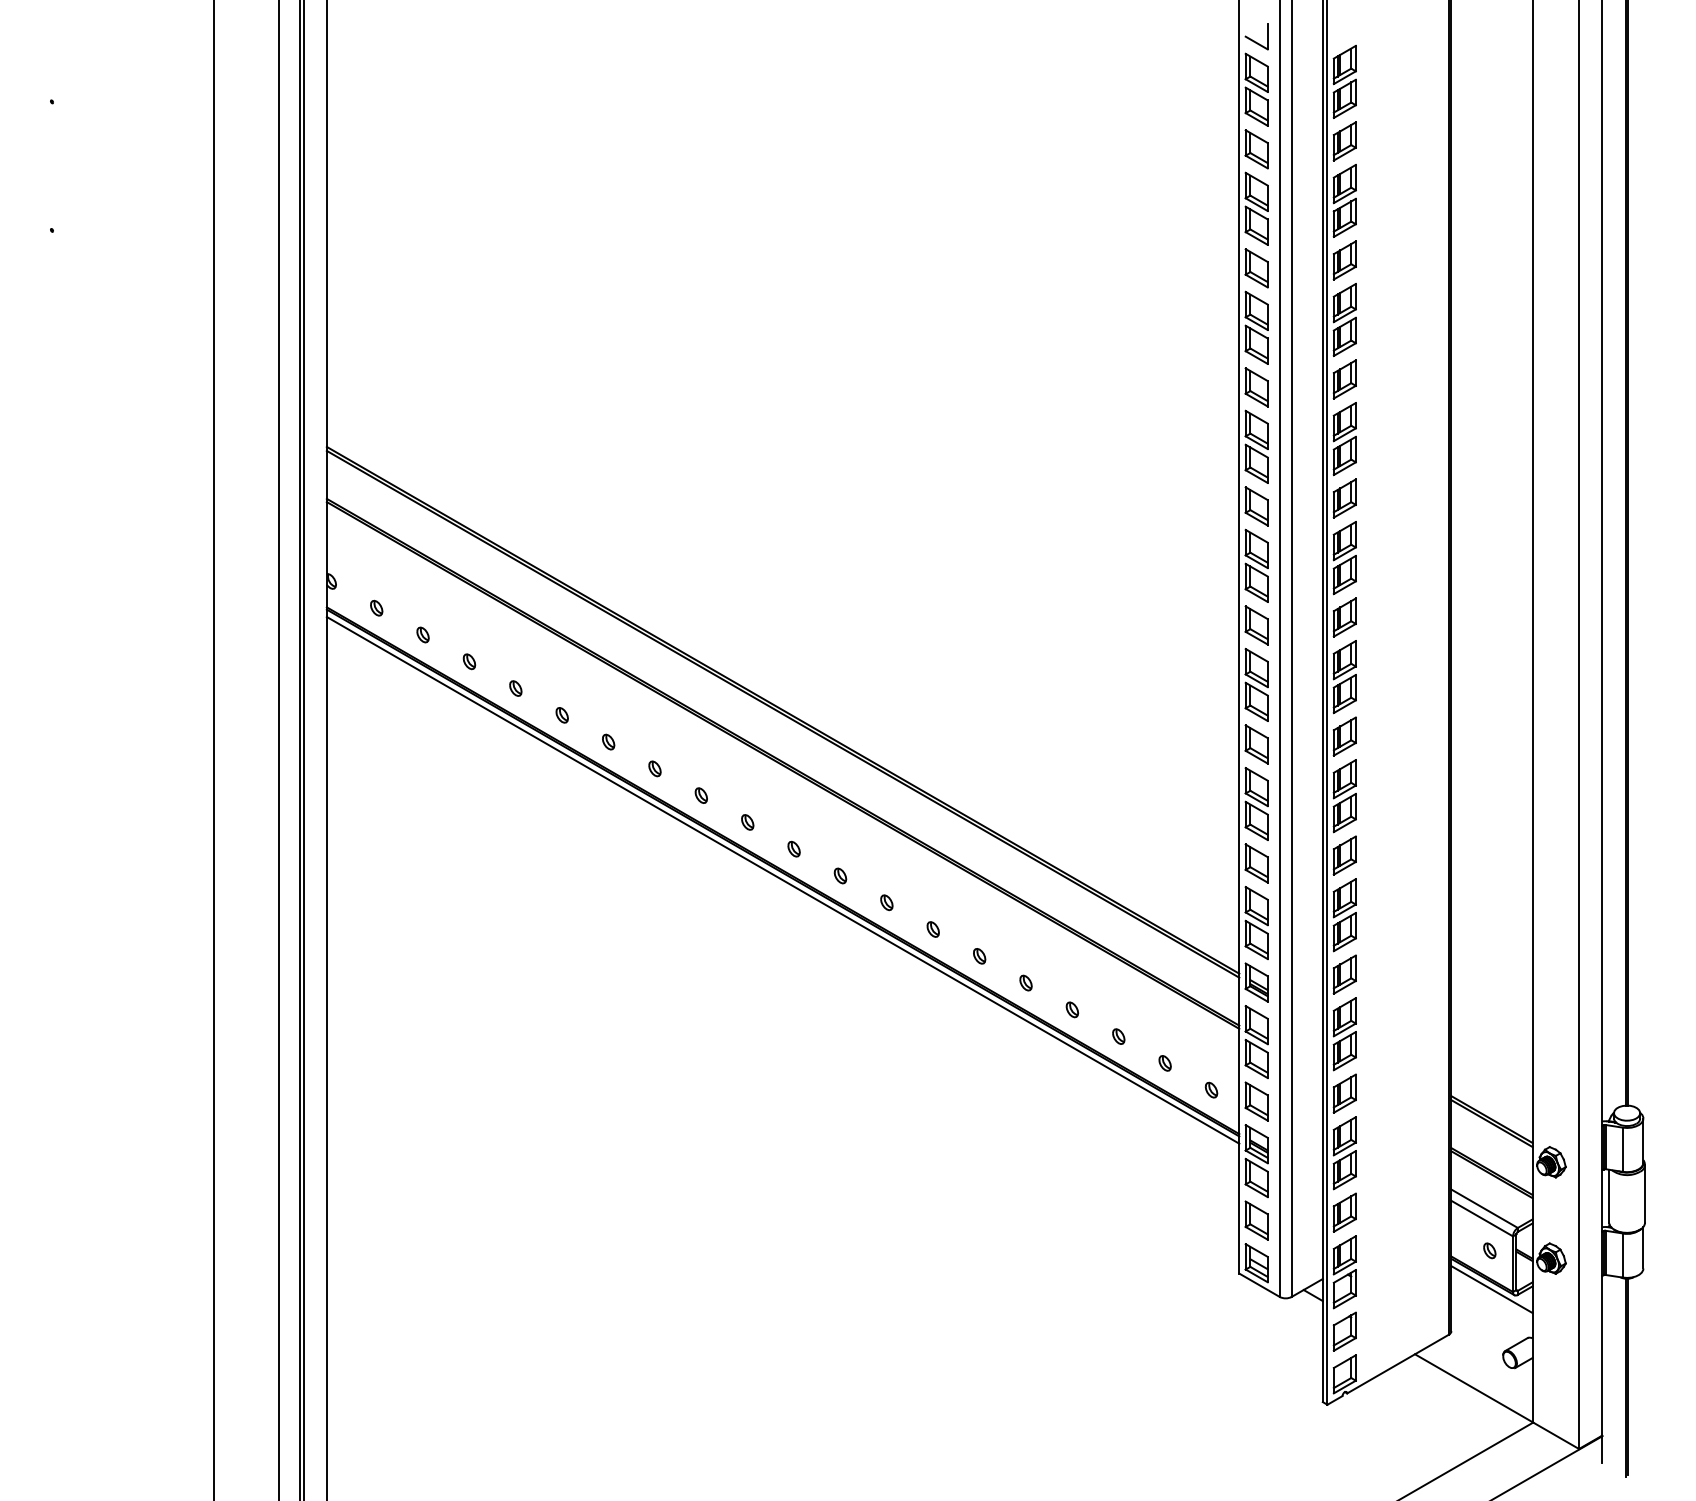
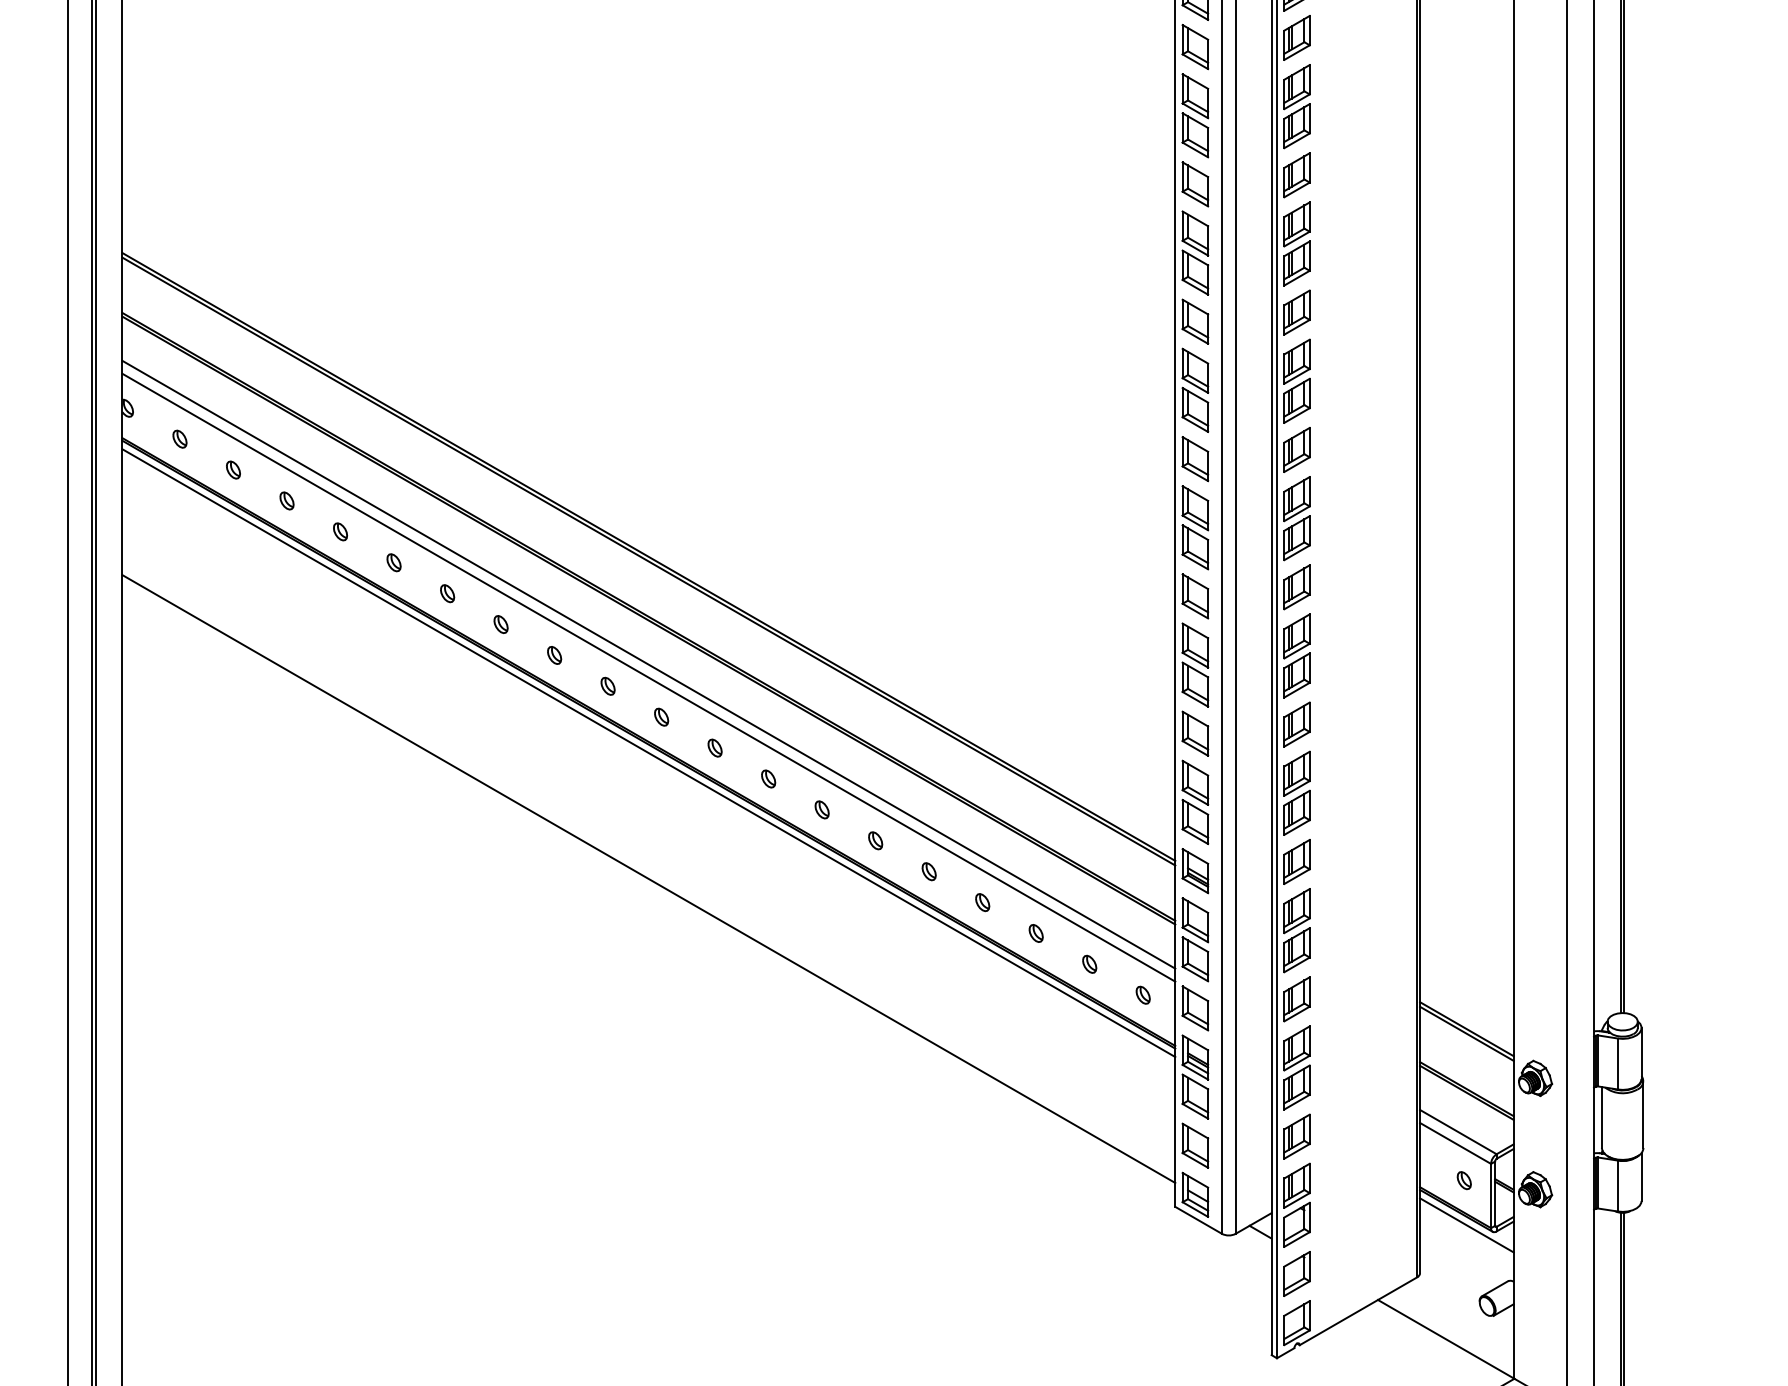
line: (782, 803) -> (648, 664), added
line: (782, 814) -> (648, 677), added
line: (782, 989) -> (648, 879), added

